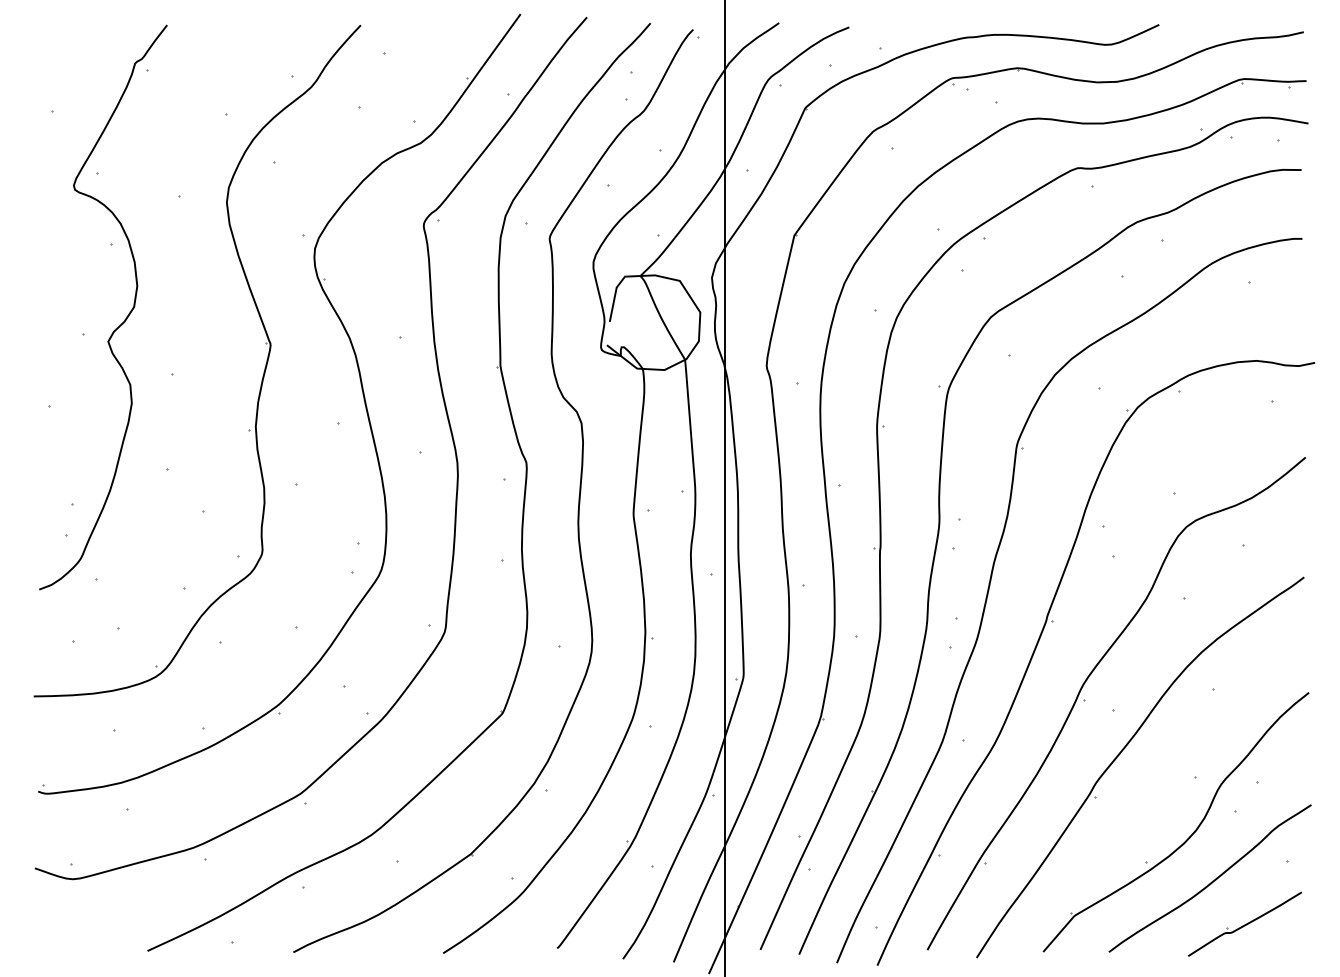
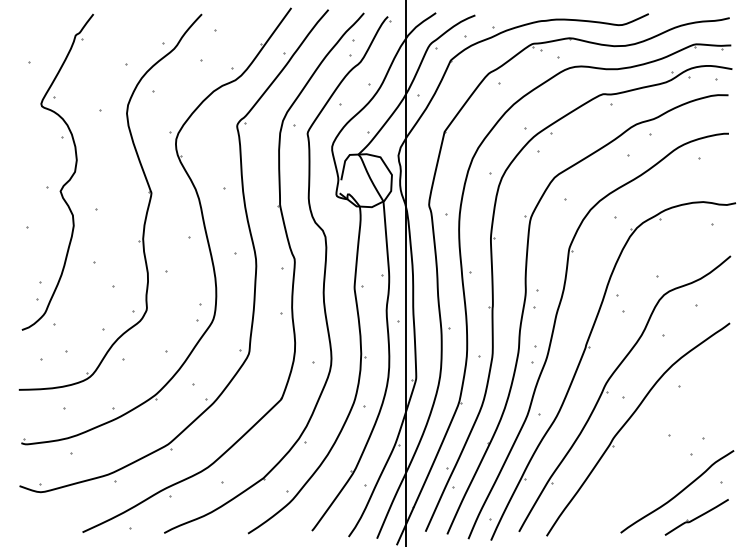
part: (1189, 835) -> (665, 467), removed

